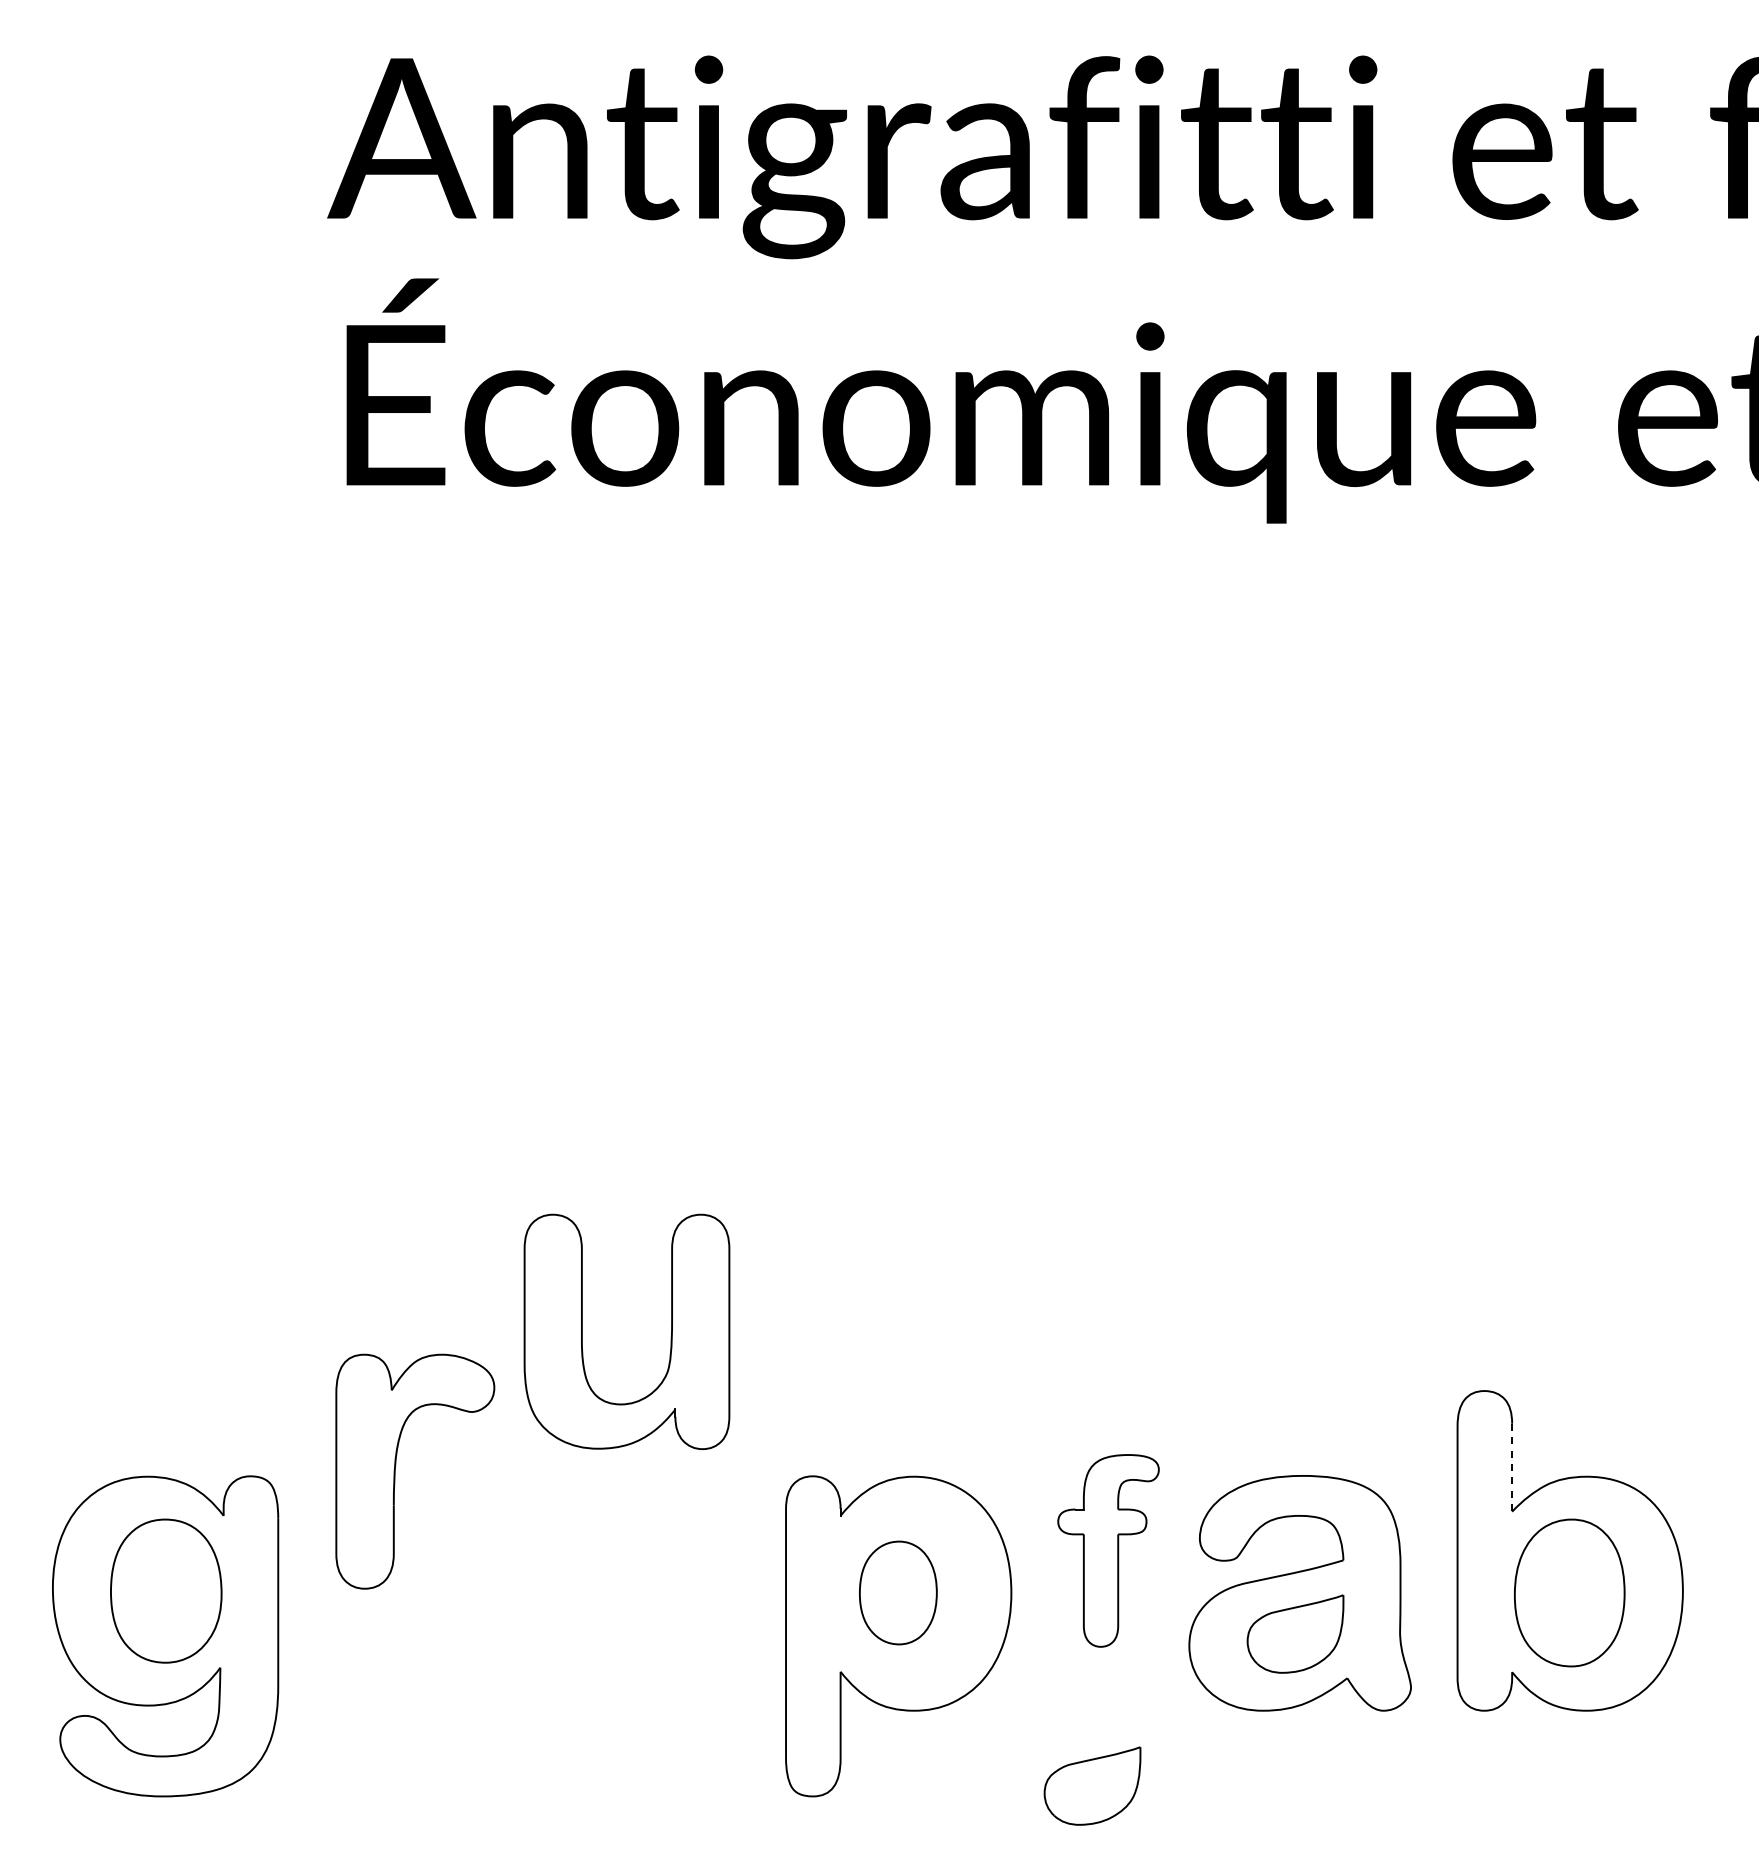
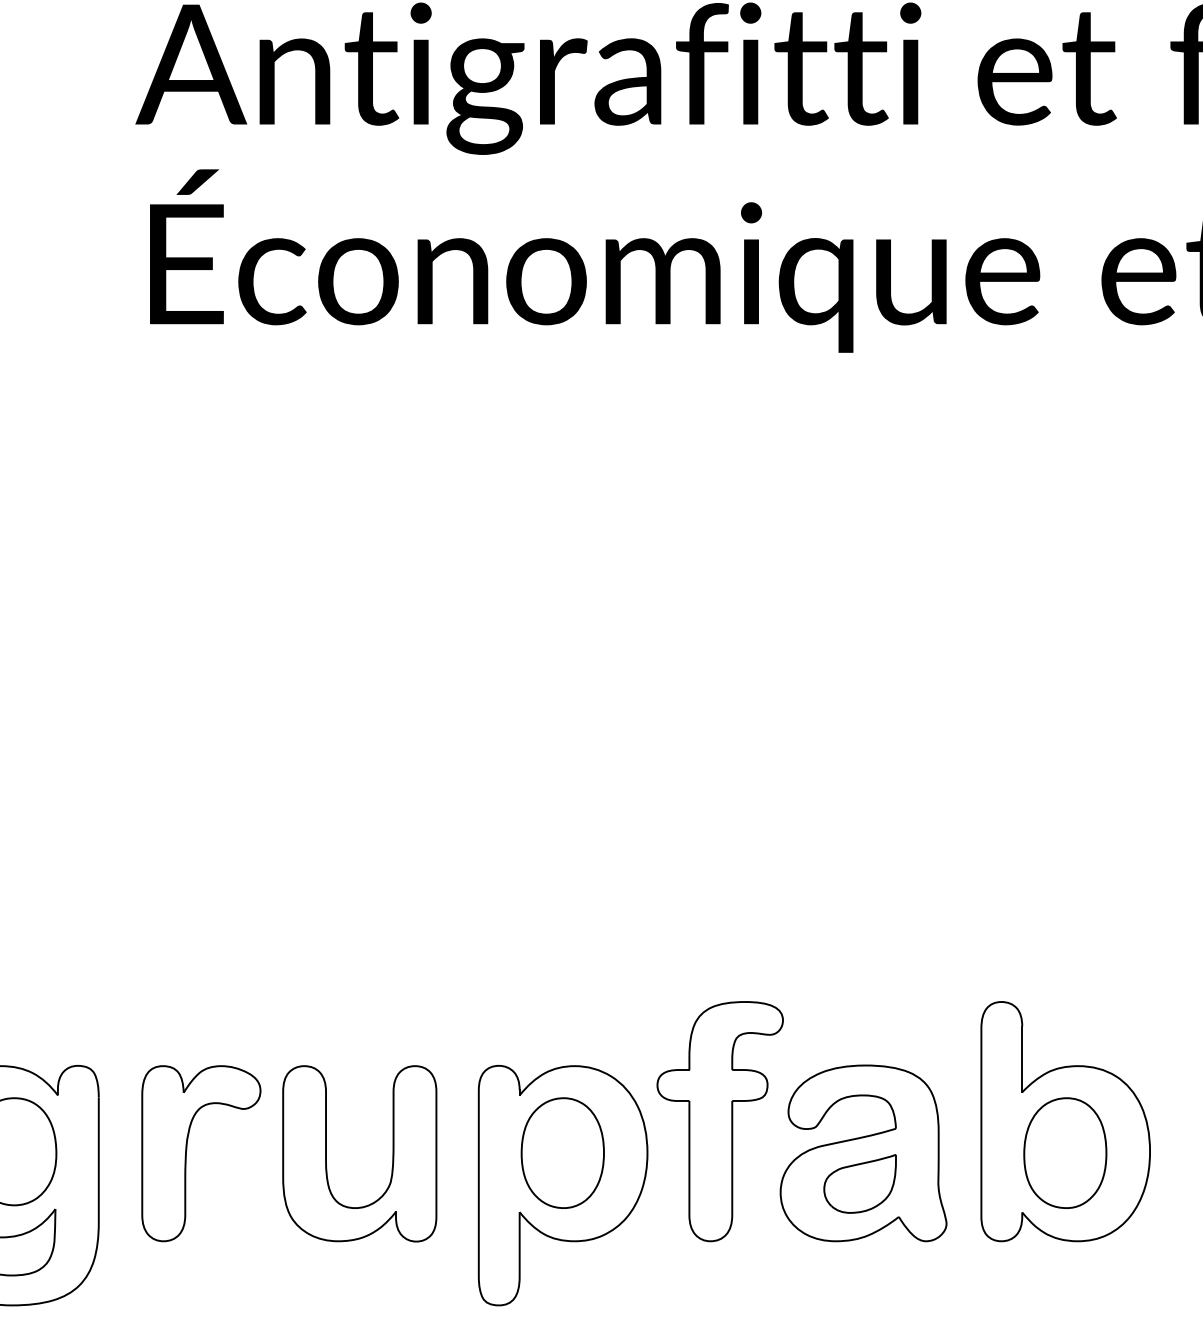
part: (582, 1331) -> (326, 1153), moved
part: (396, 1465) -> (187, 1149), moved
line: (1512, 1467) -> (1022, 1059), dashed -> solid
part: (1108, 1550) -> (720, 1121), size x1.67
part: (898, 1592) -> (562, 1152), size x1.43
part: (1092, 1785) -> (708, 1297), removed

